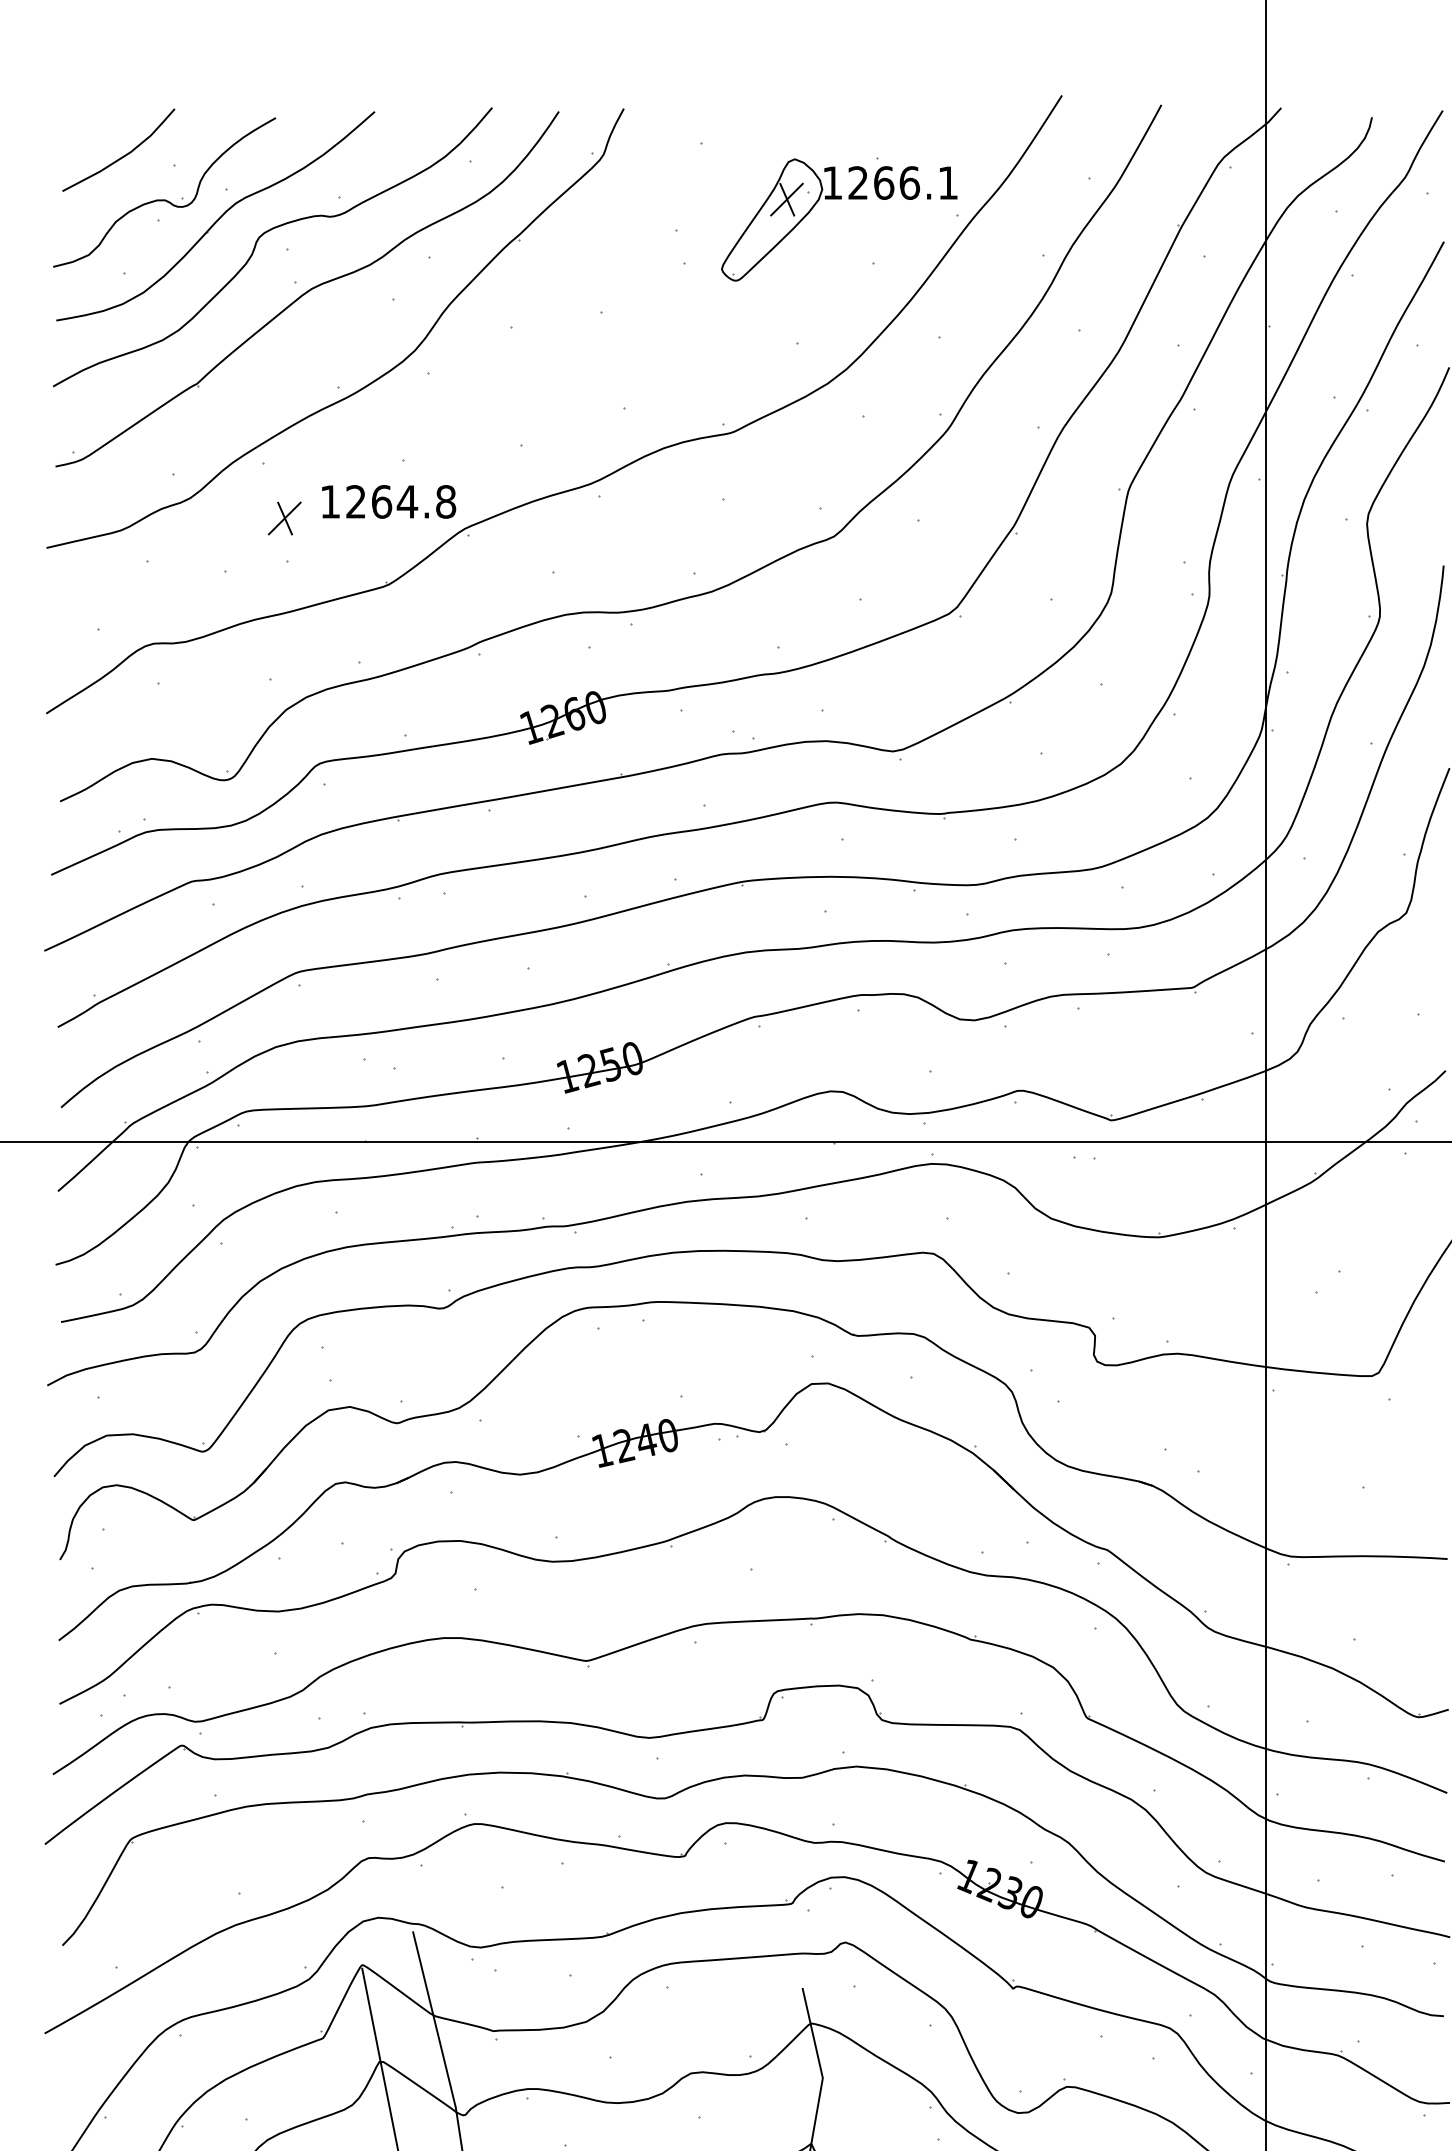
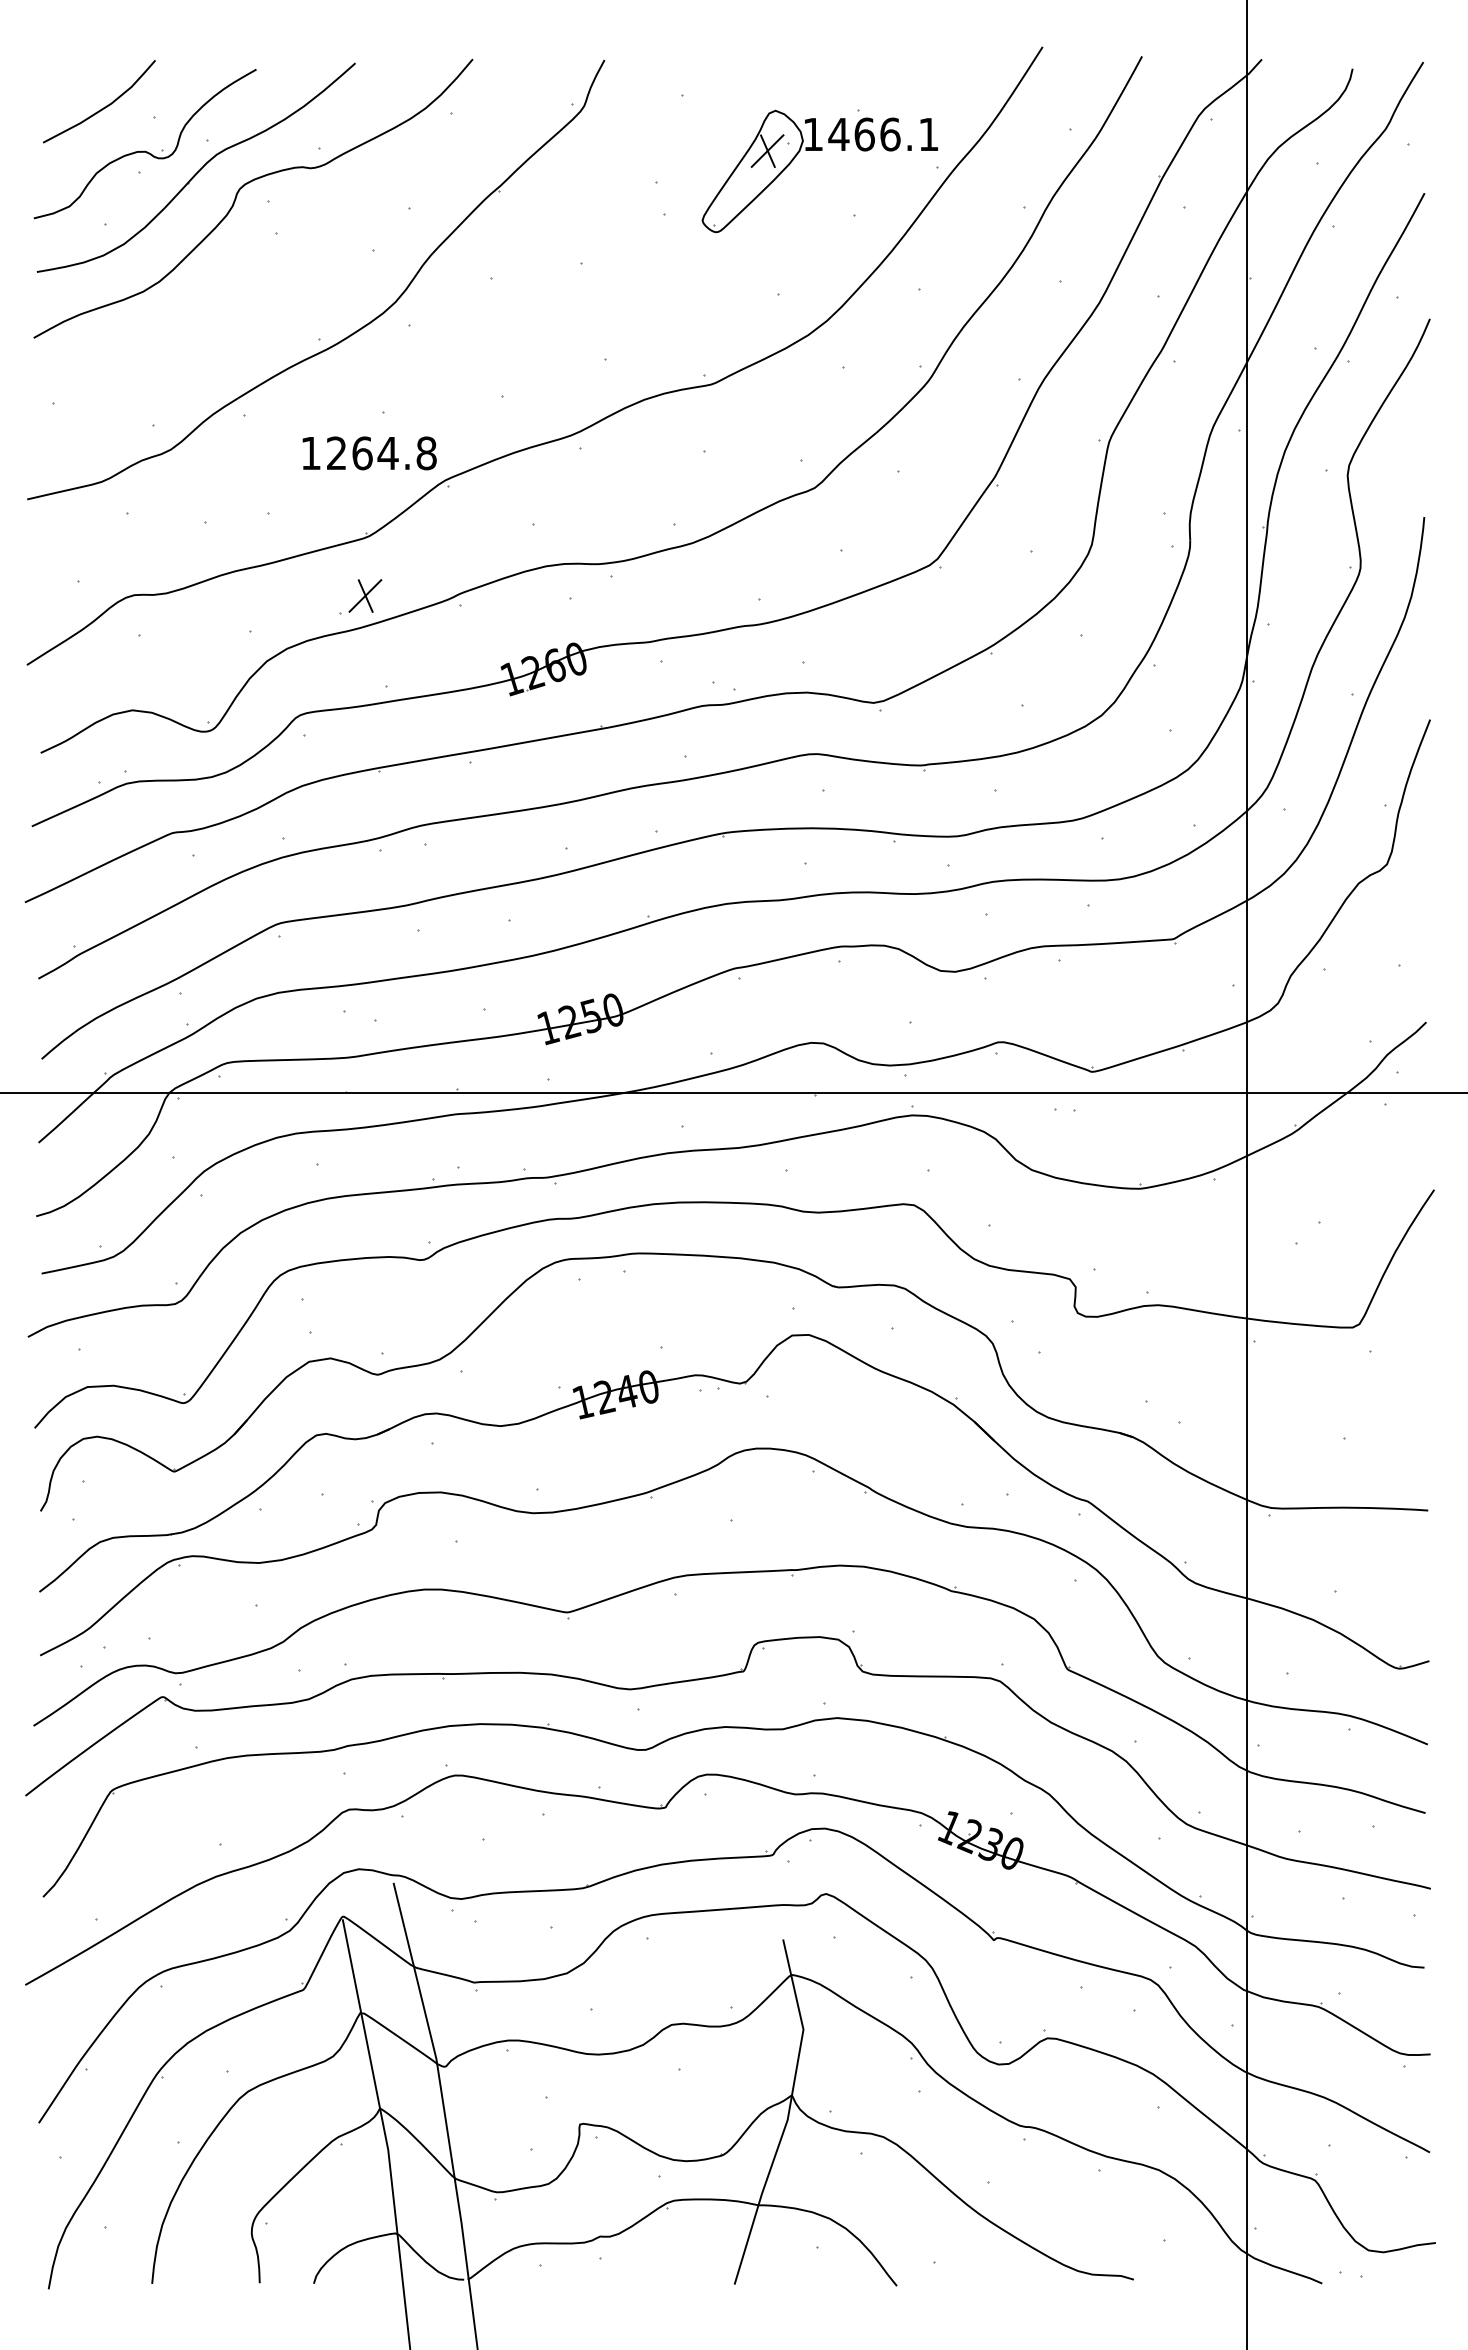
text: (857, 182) -> (838, 133), 1266.1 -> 1466.1
part: (307, 289) -> (288, 240), removed
part: (284, 518) -> (365, 595), moved

